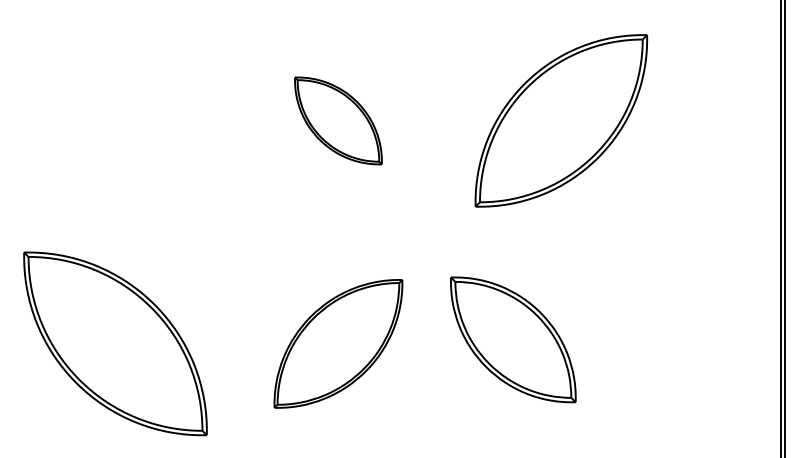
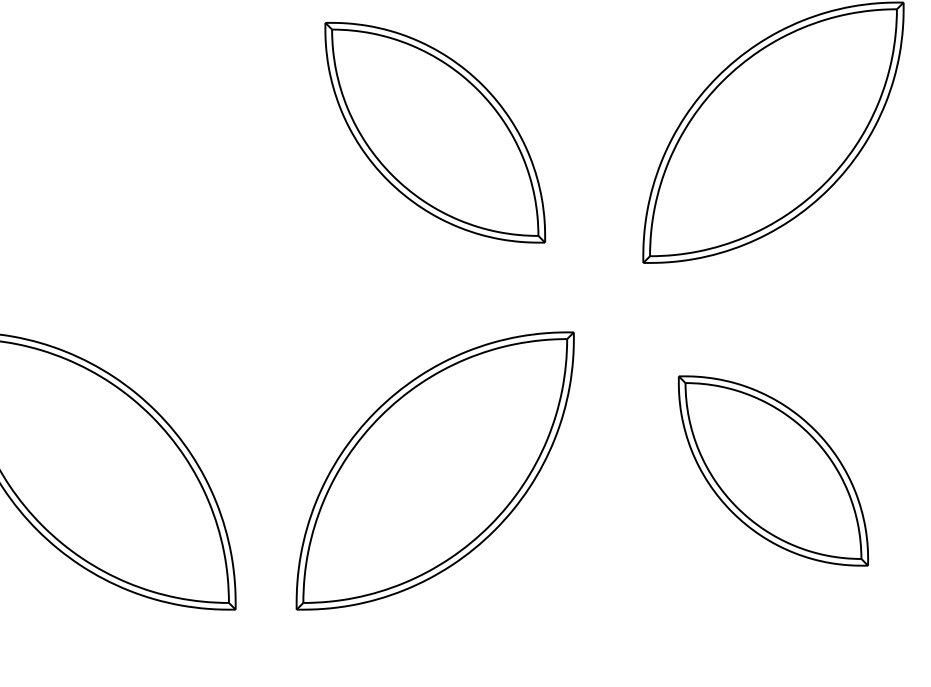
part: (338, 120) -> (435, 132), size x1.67
part: (513, 339) -> (773, 470), moved
part: (338, 343) -> (435, 470), size x1.43

